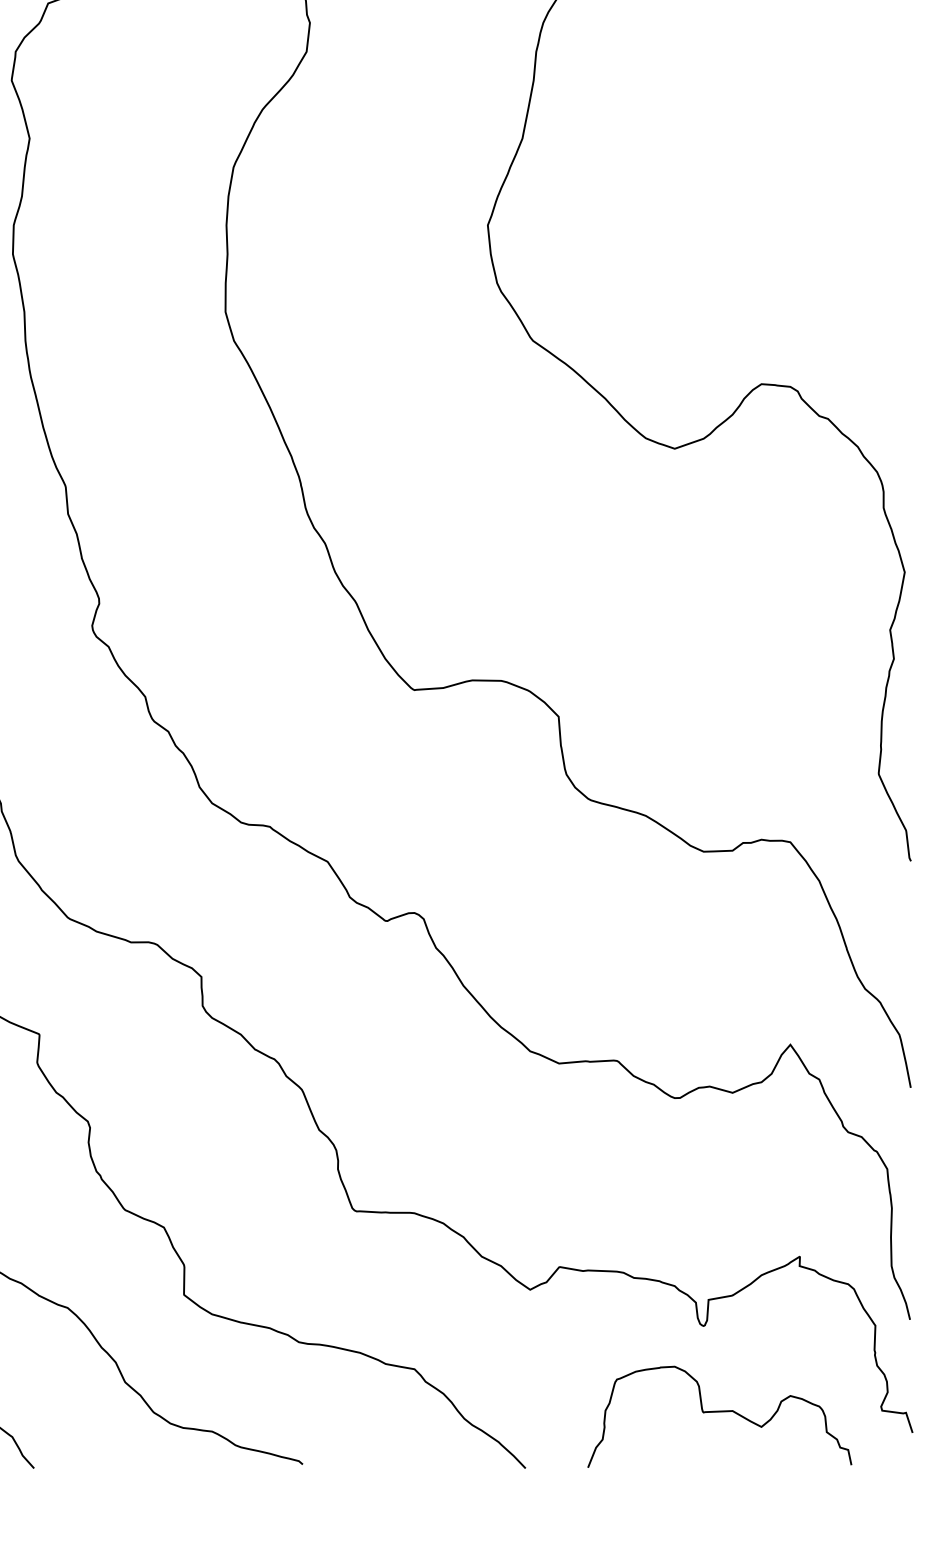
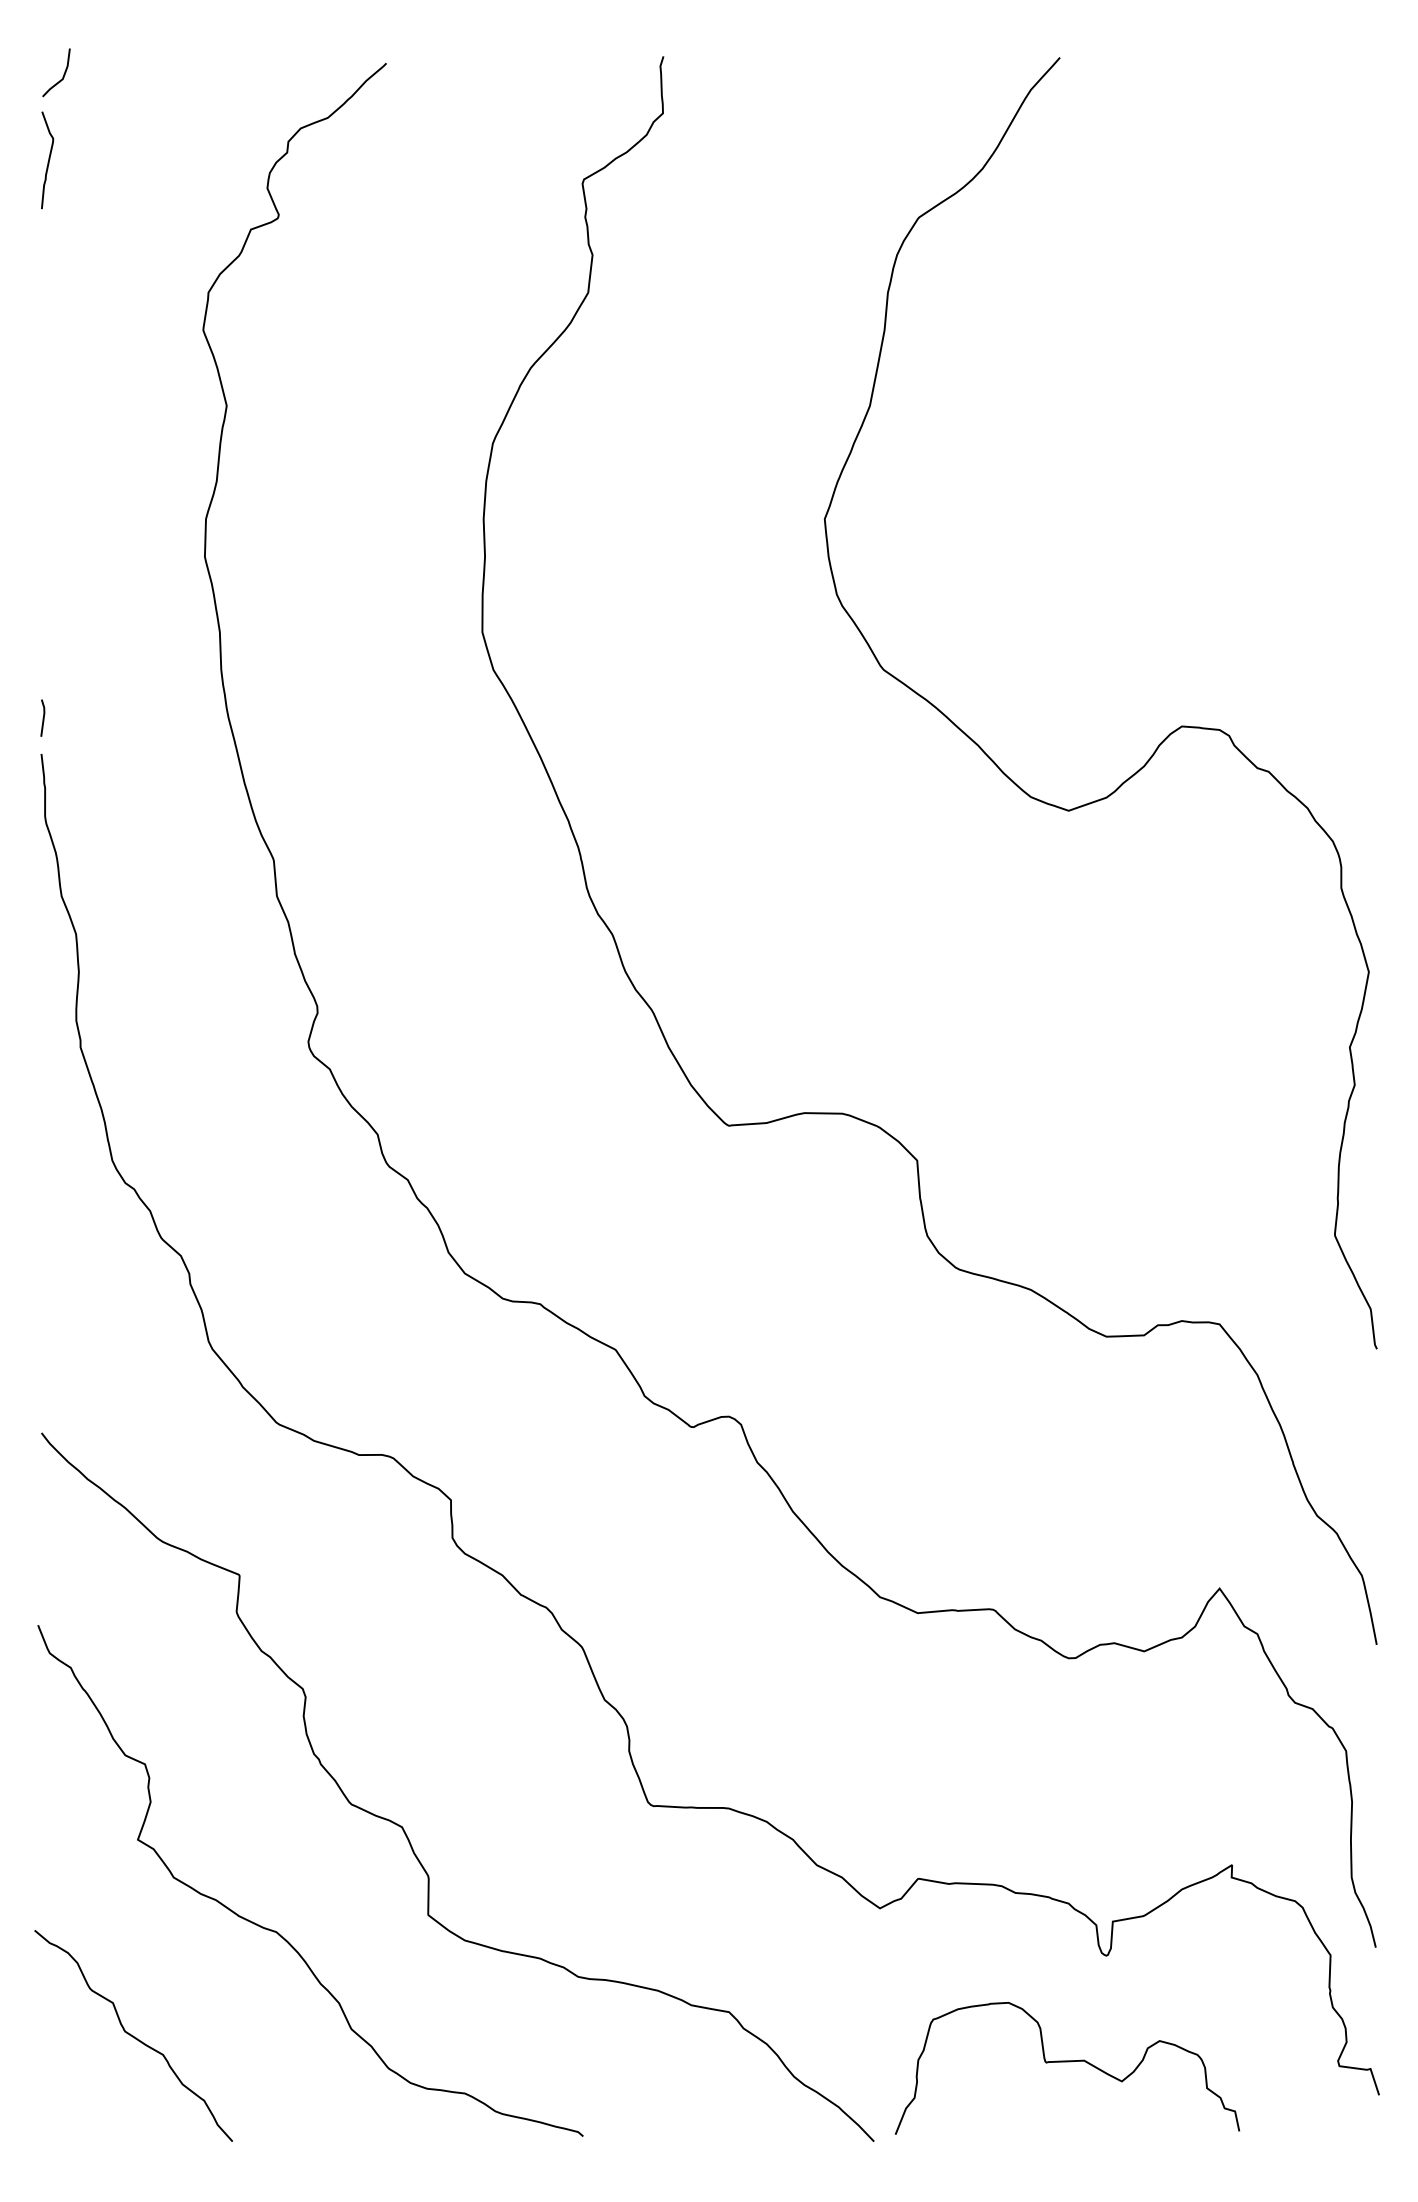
curve: (719, 1412) -> (1067, 2062), moved

